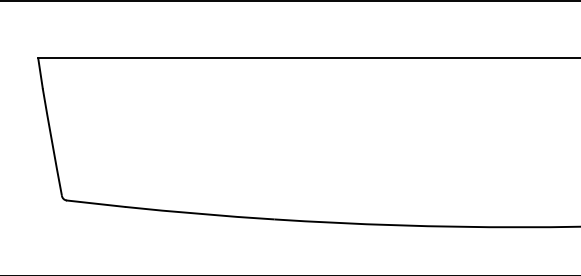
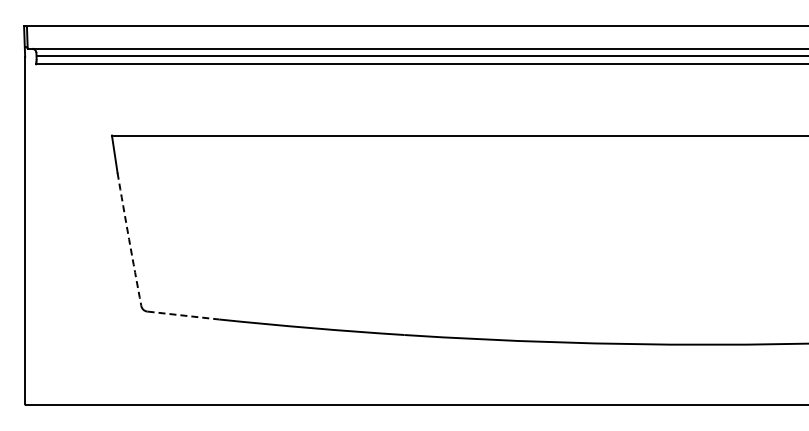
arc: (52, 142) -> (129, 239), solid -> dashed
line: (96, 203) -> (183, 315), solid -> dashed

